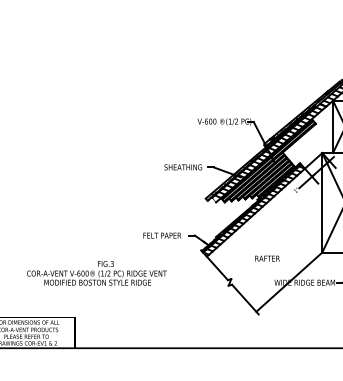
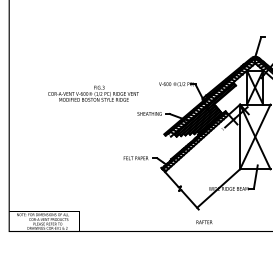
text: (267, 259) -> (204, 222), moved
text: (96, 272) -> (93, 93), moved

